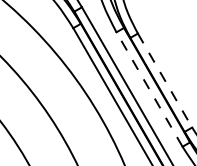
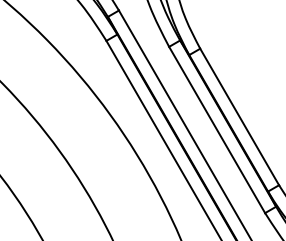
line: (165, 81) -> (240, 118), dashed -> solid
line: (149, 89) -> (217, 129), dashed -> solid

